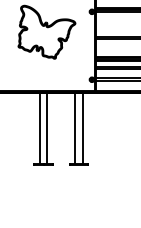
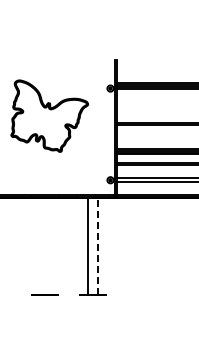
line: (40, 128) -> (40, 246), removed
line: (47, 128) -> (50, 246), removed
line: (82, 128) -> (97, 245), solid -> dashed

